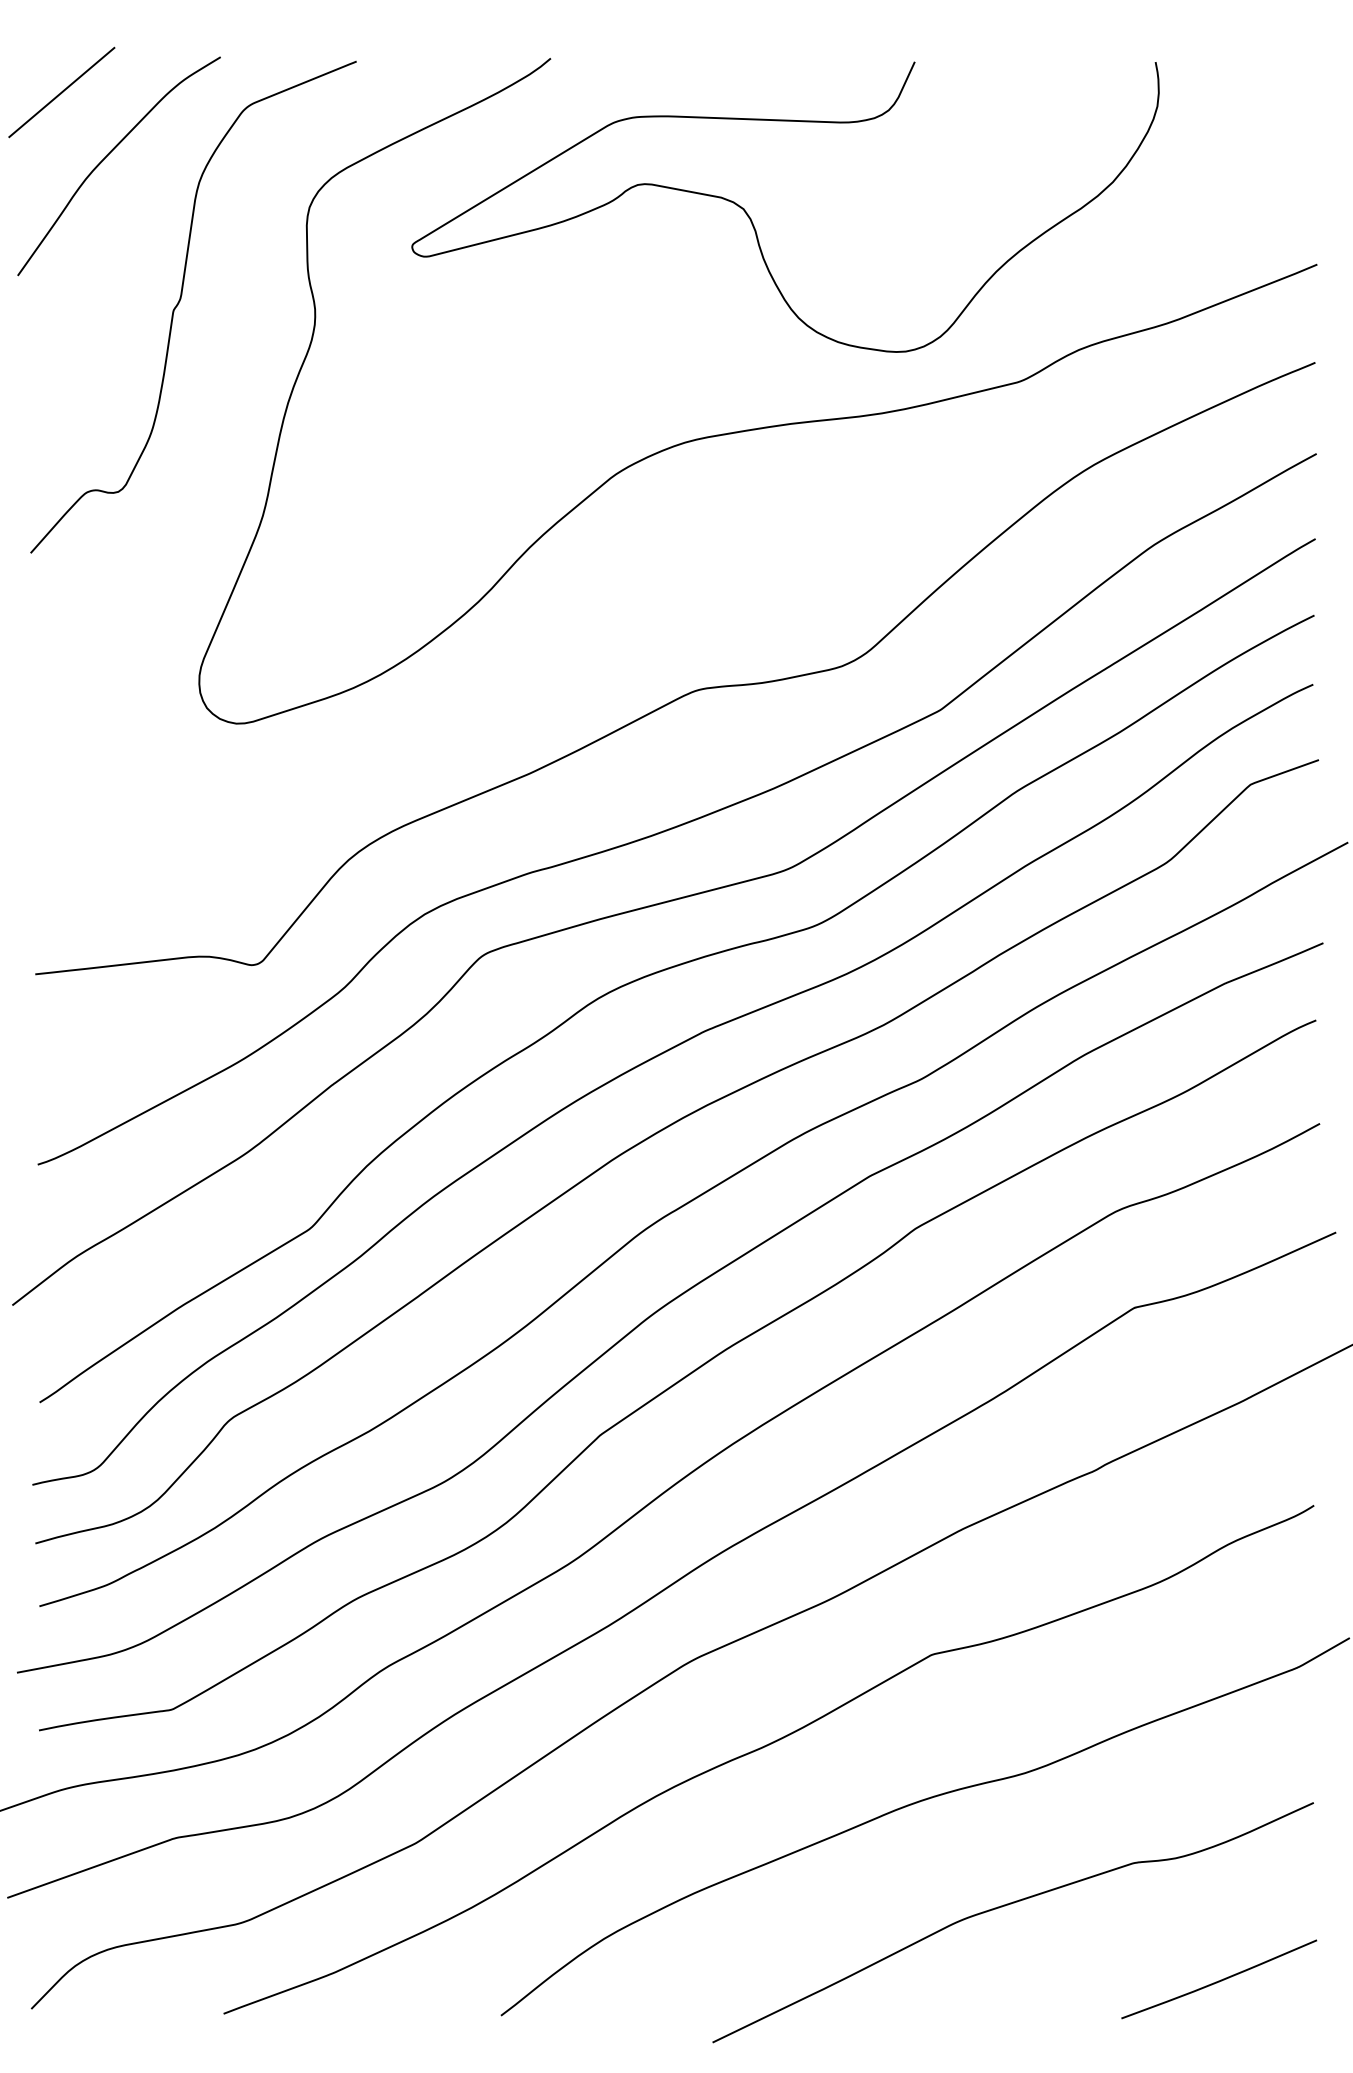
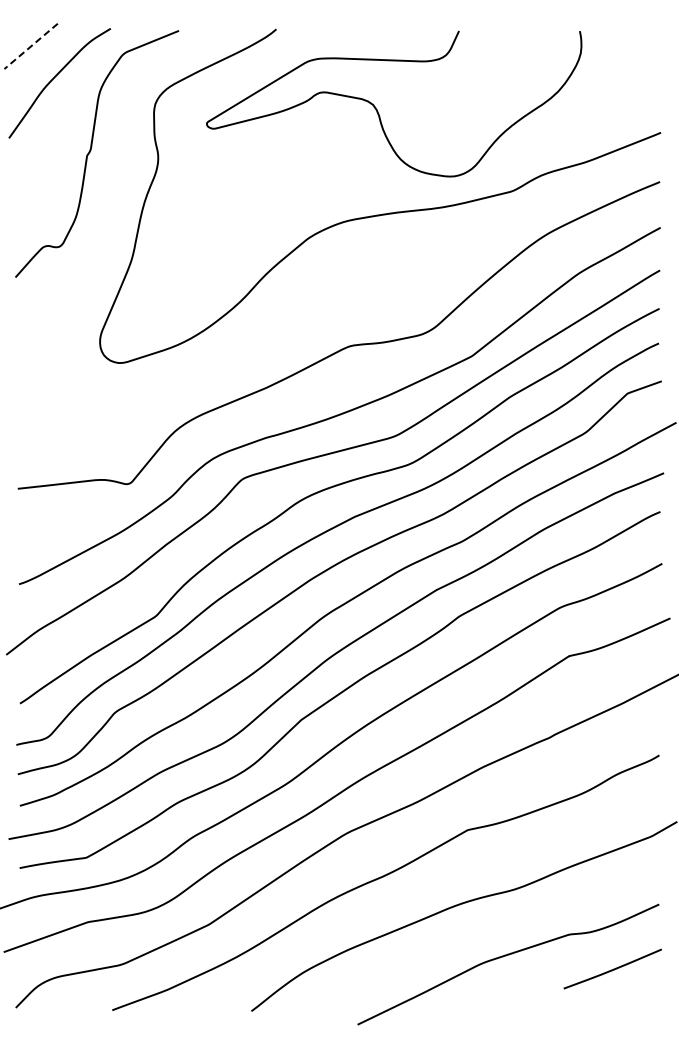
line: (60, 92) -> (30, 46), solid -> dashed
curve: (1220, 1978) -> (613, 968), moved

